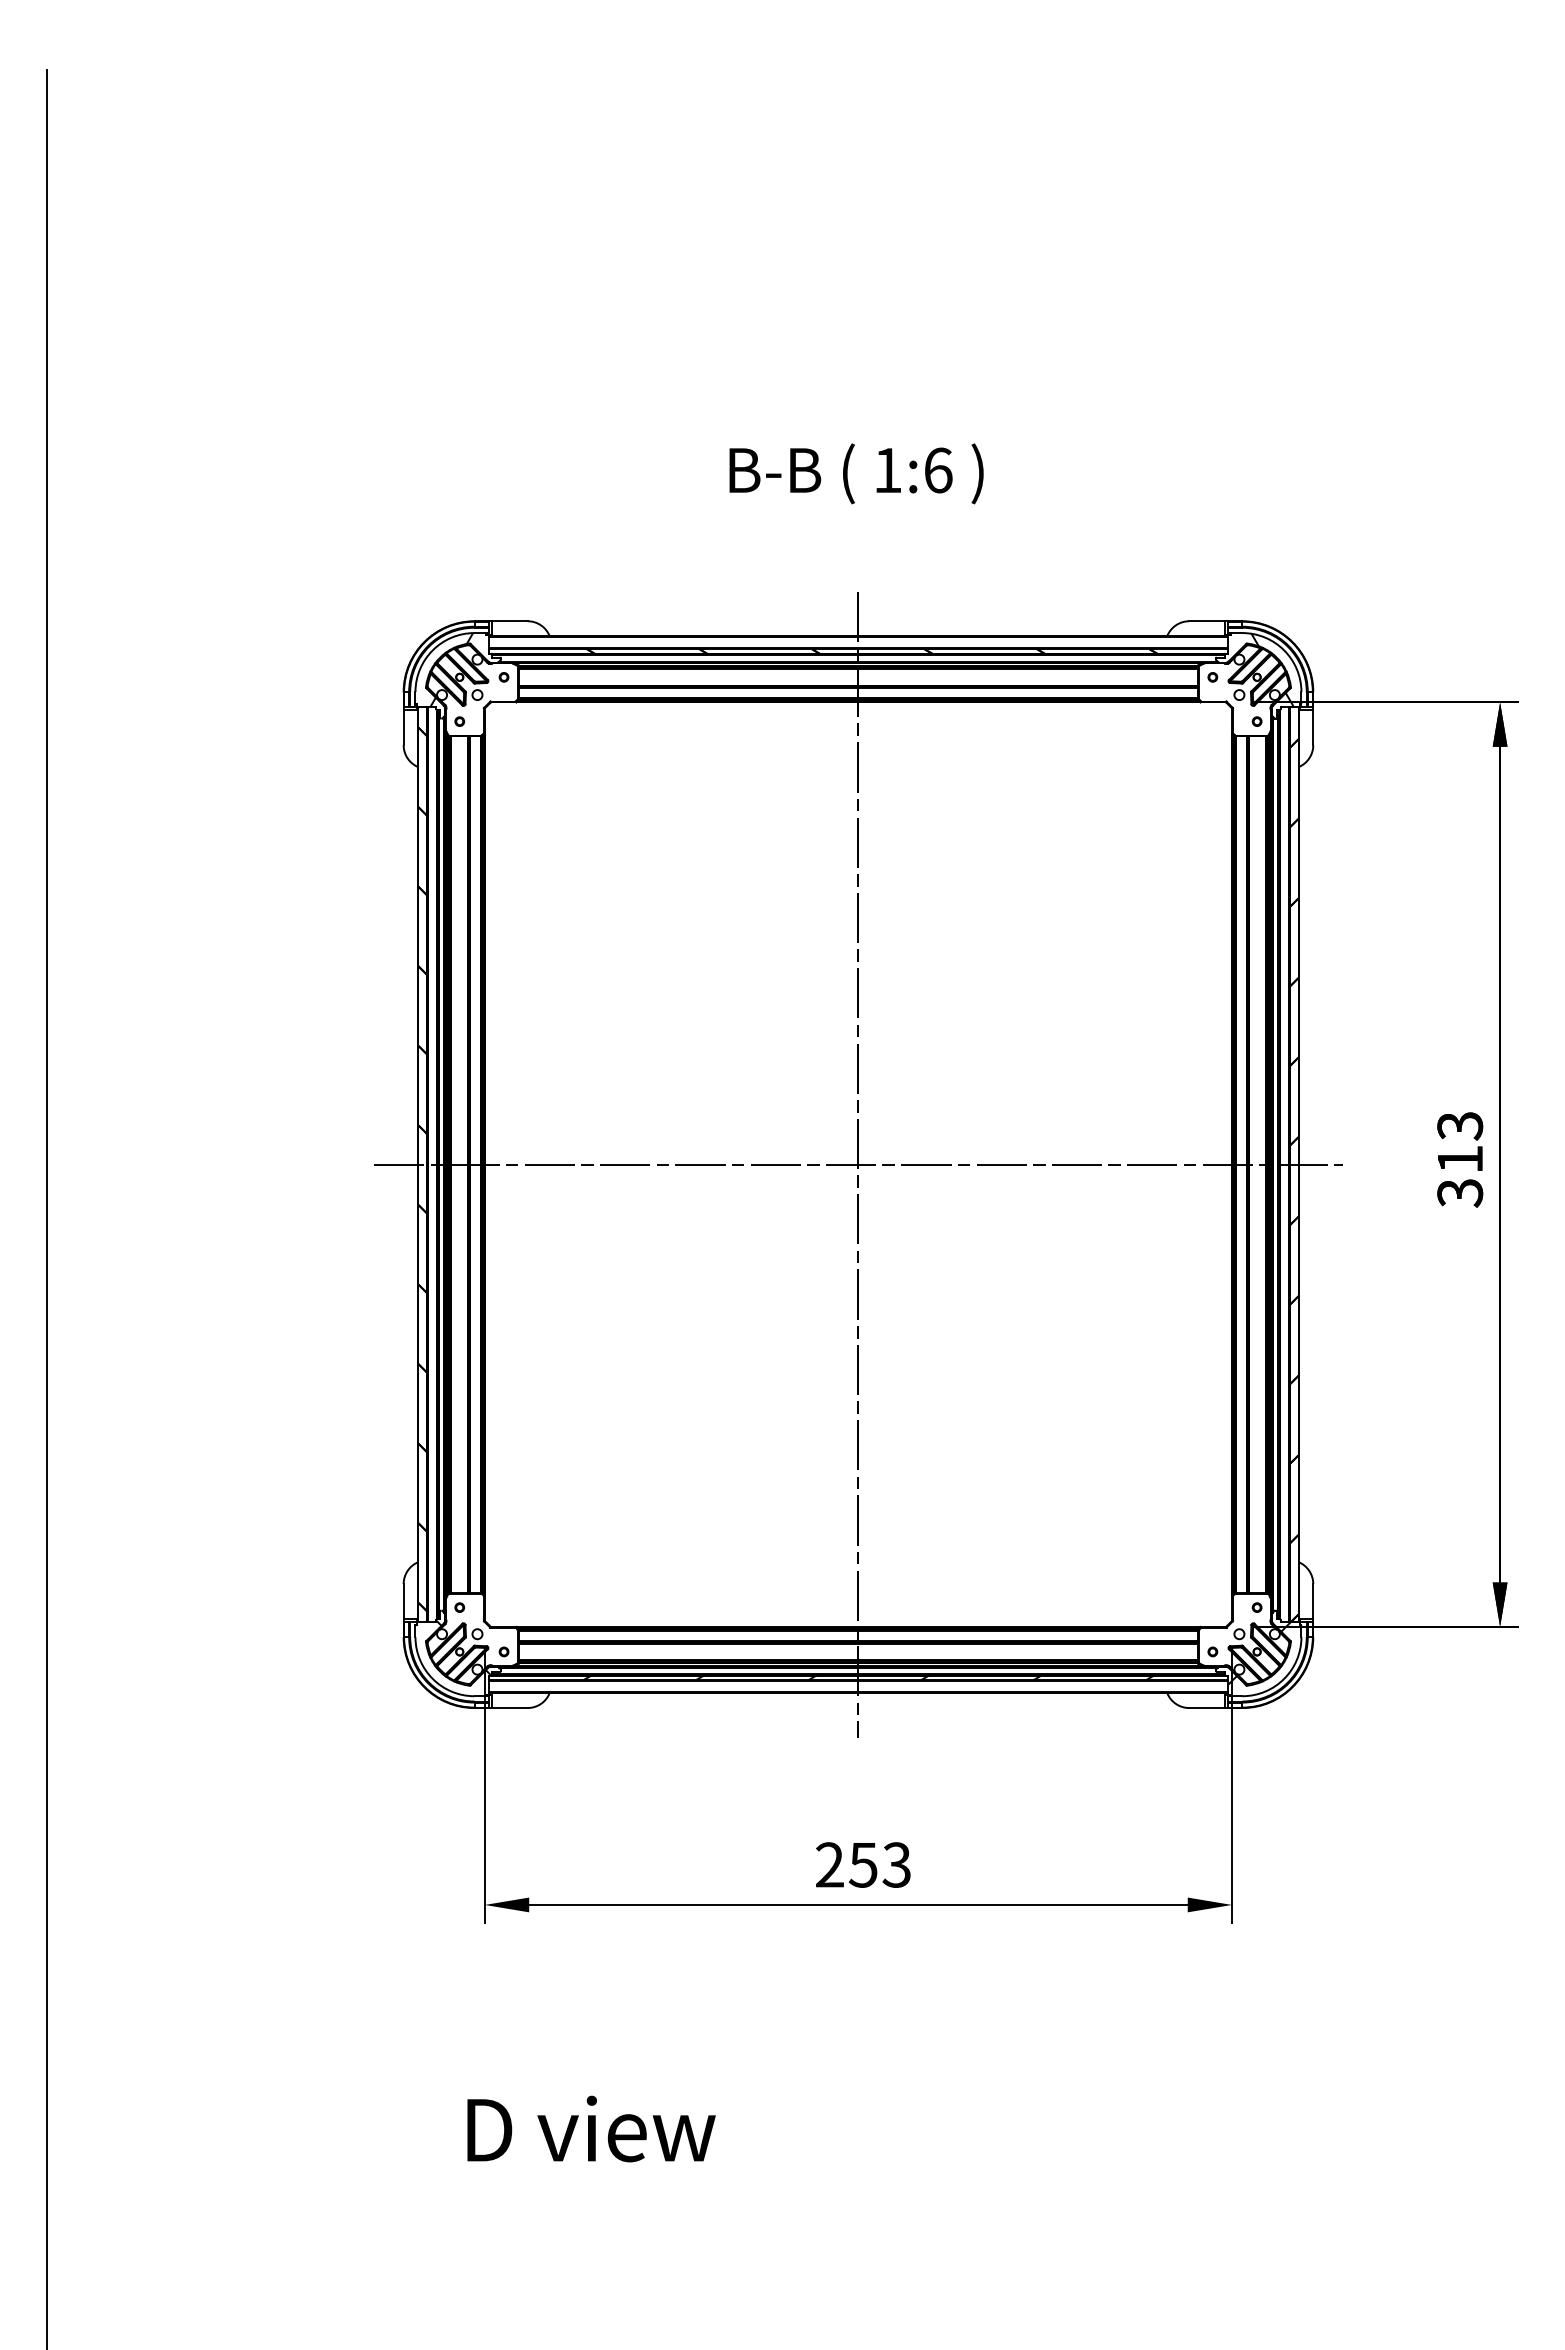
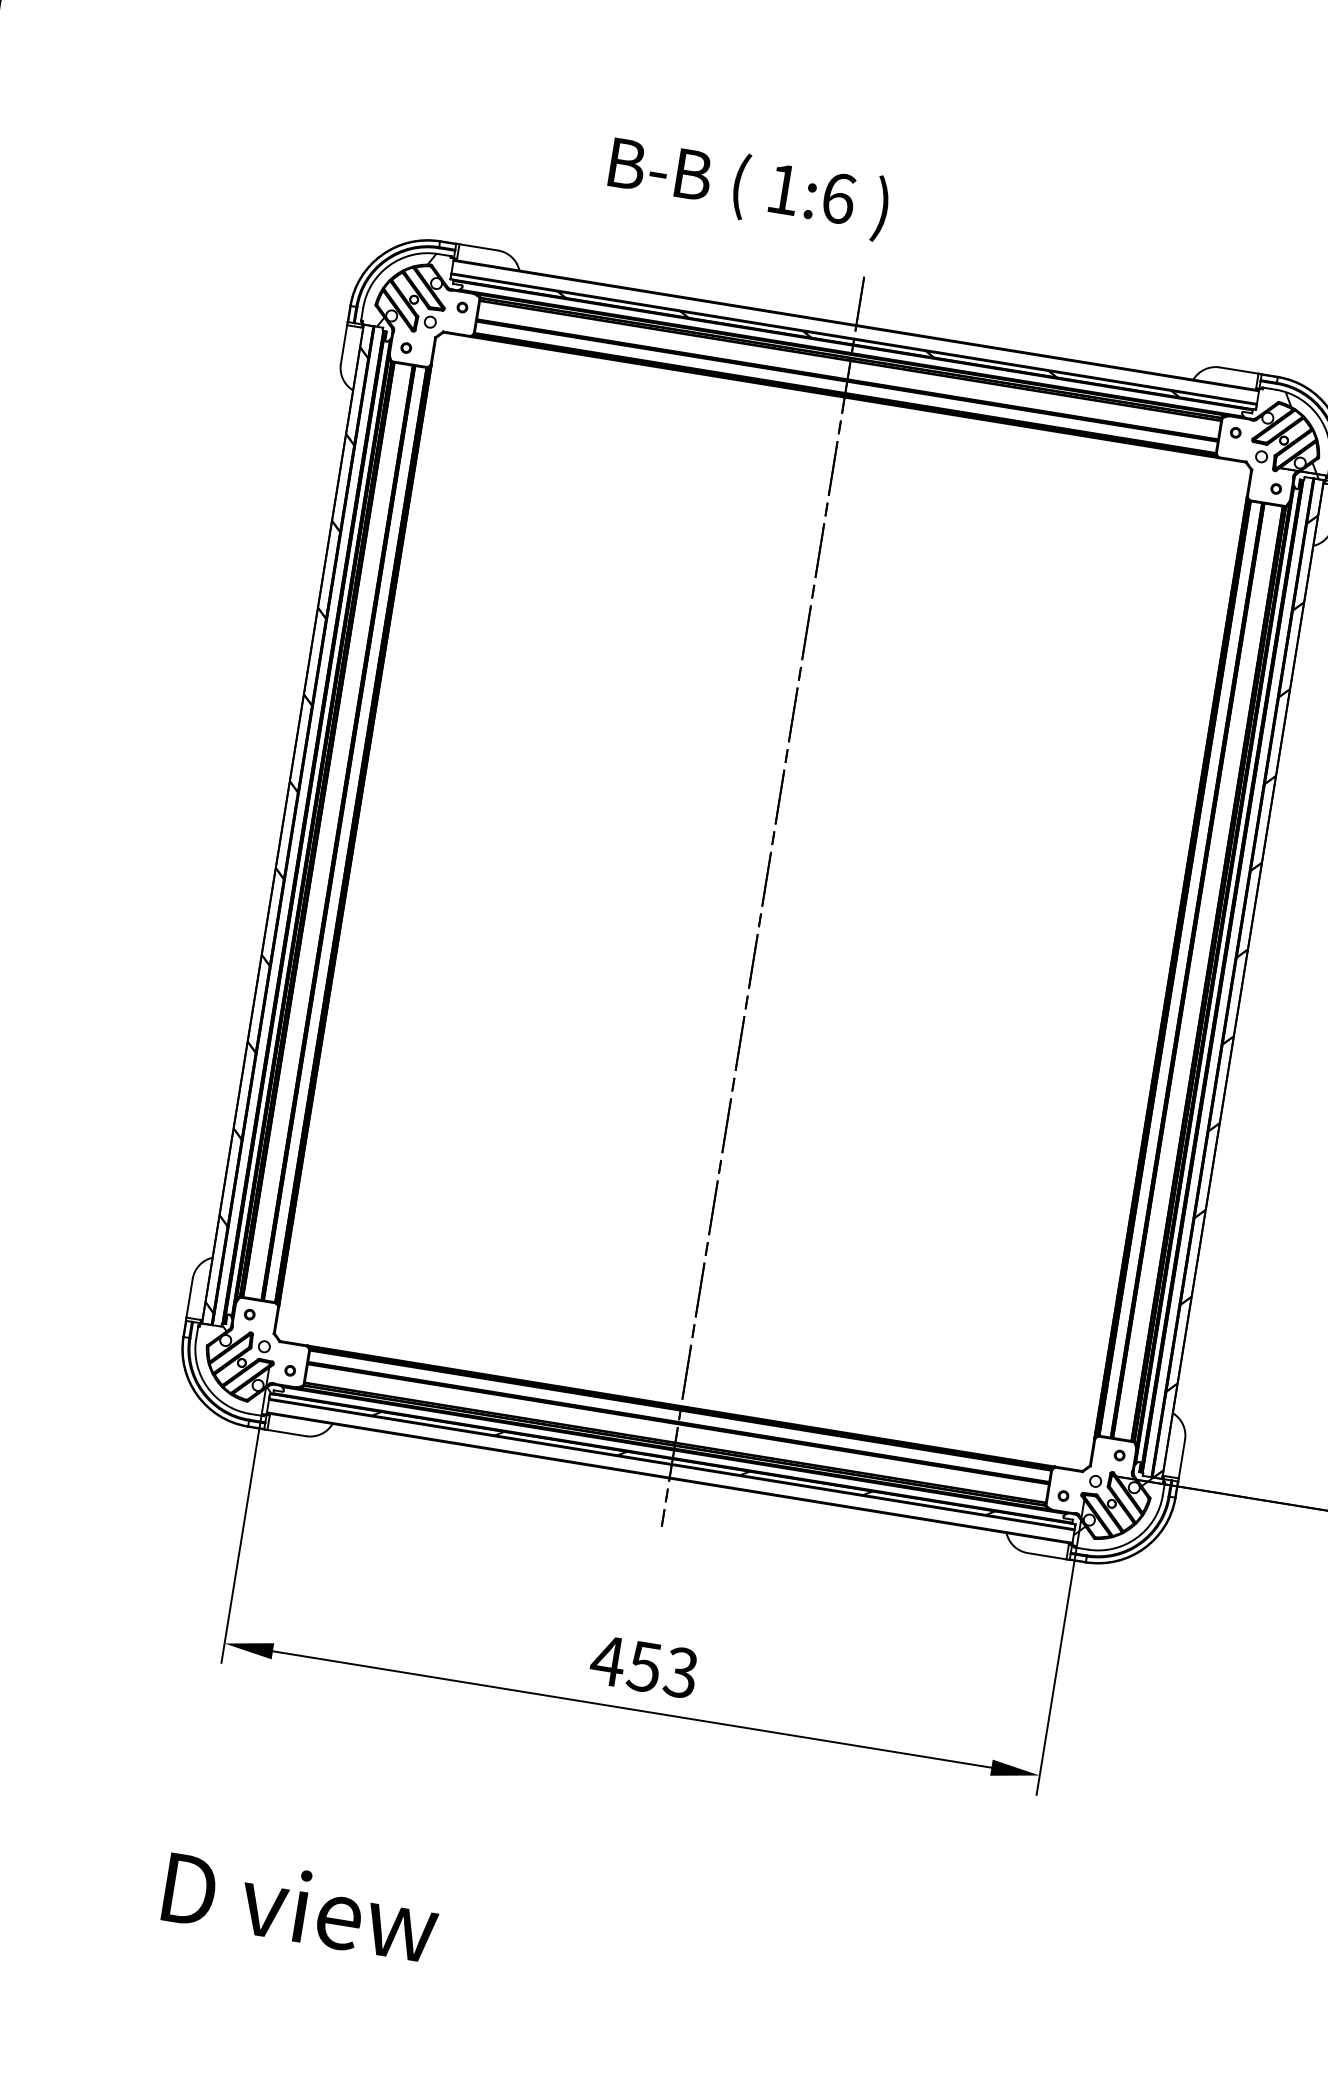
text: (856, 473) -> (748, 187), moved
line: (858, 1164) -> (763, 901), removed
text: (829, 1864) -> (607, 1660), 253 -> 453

